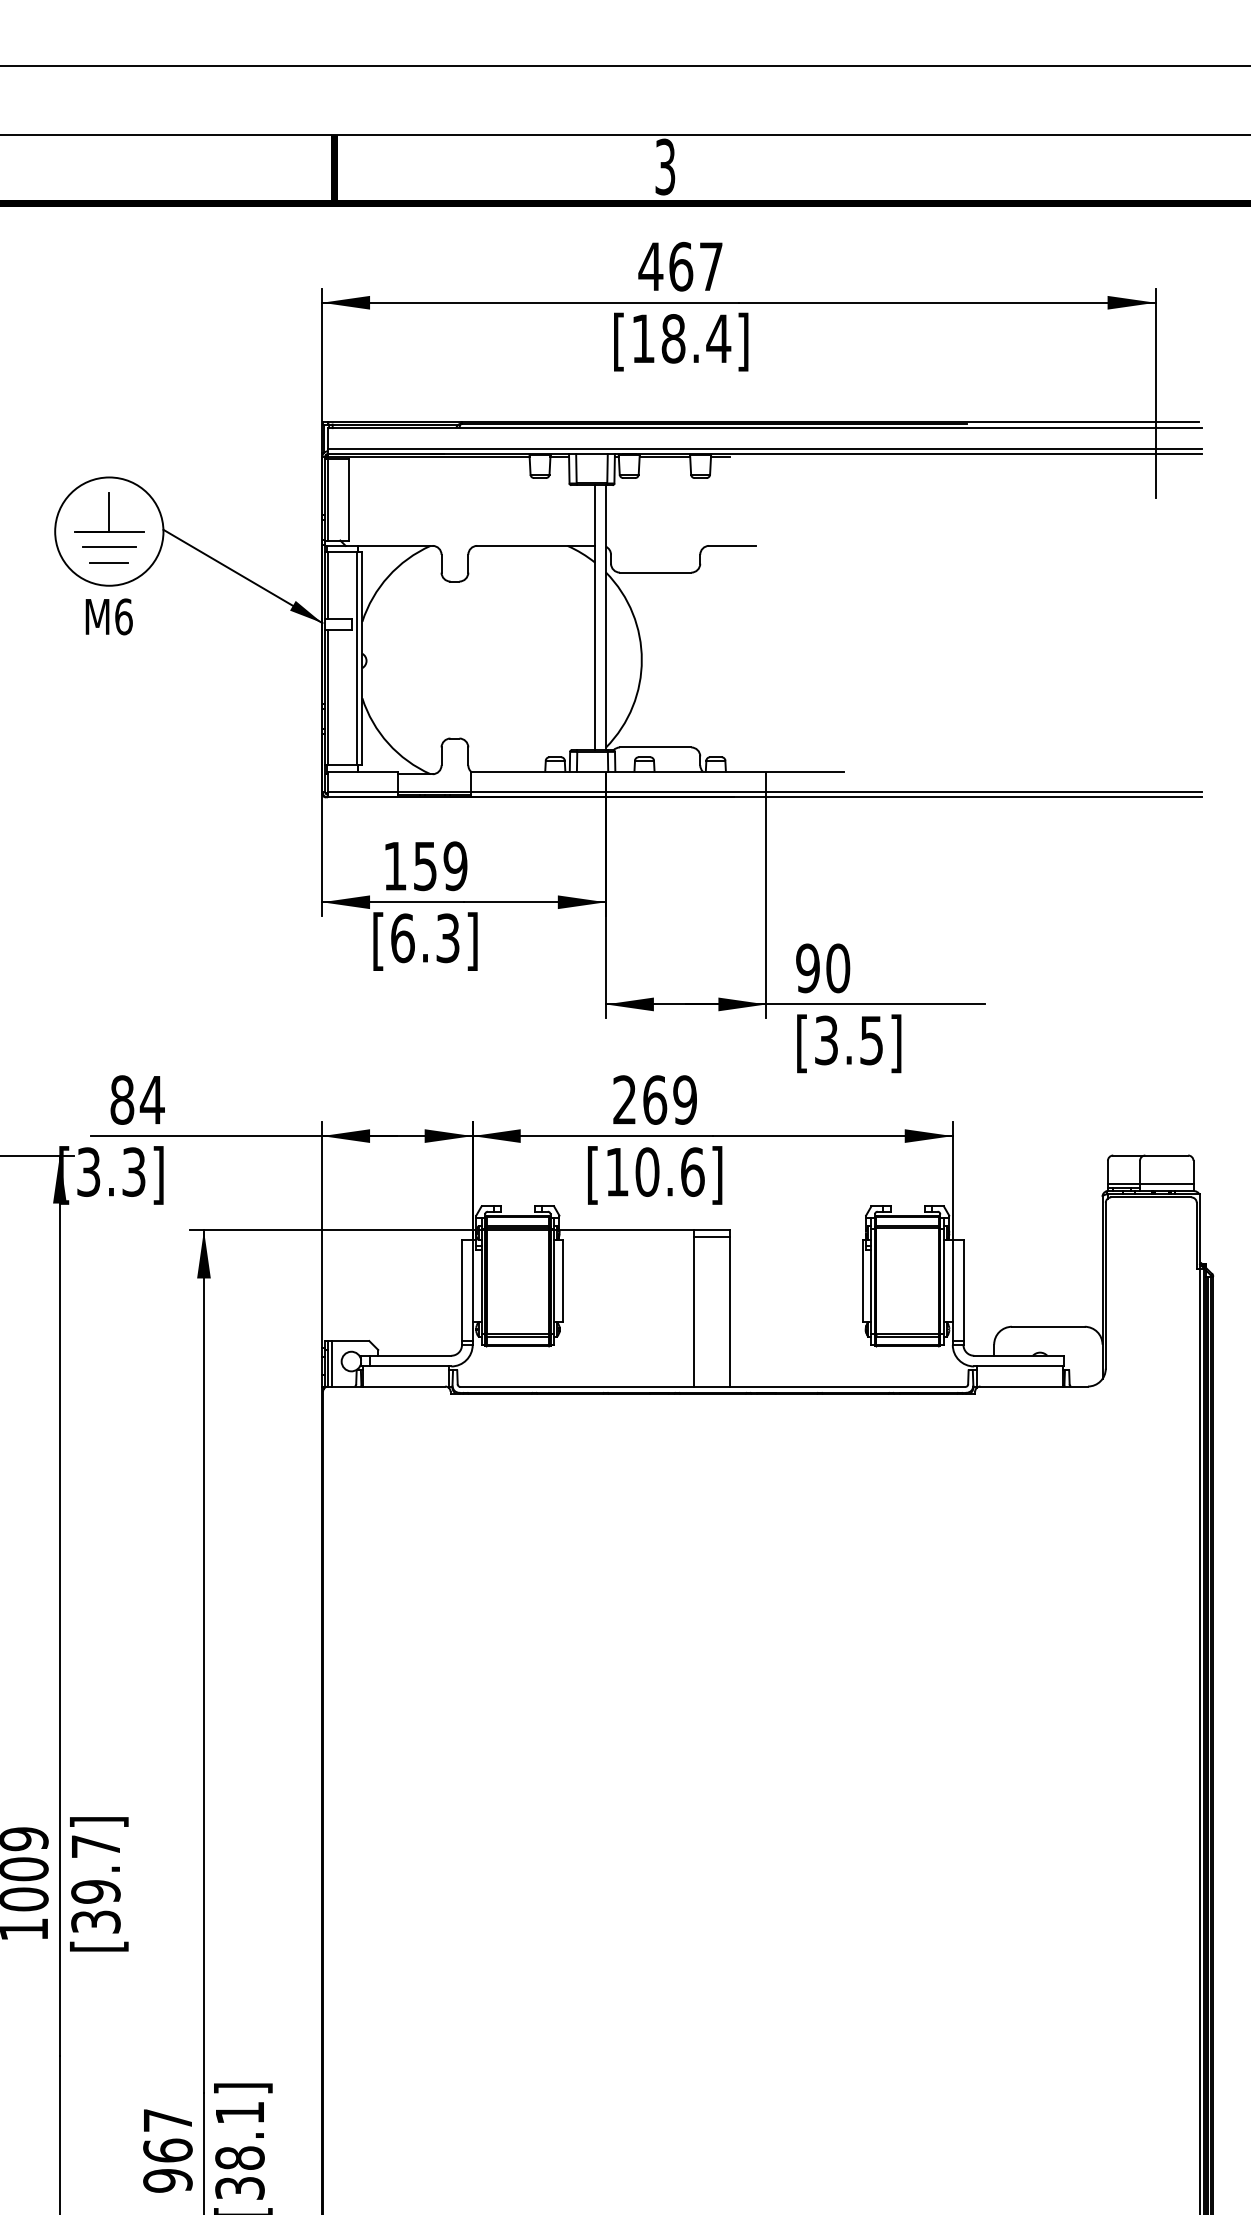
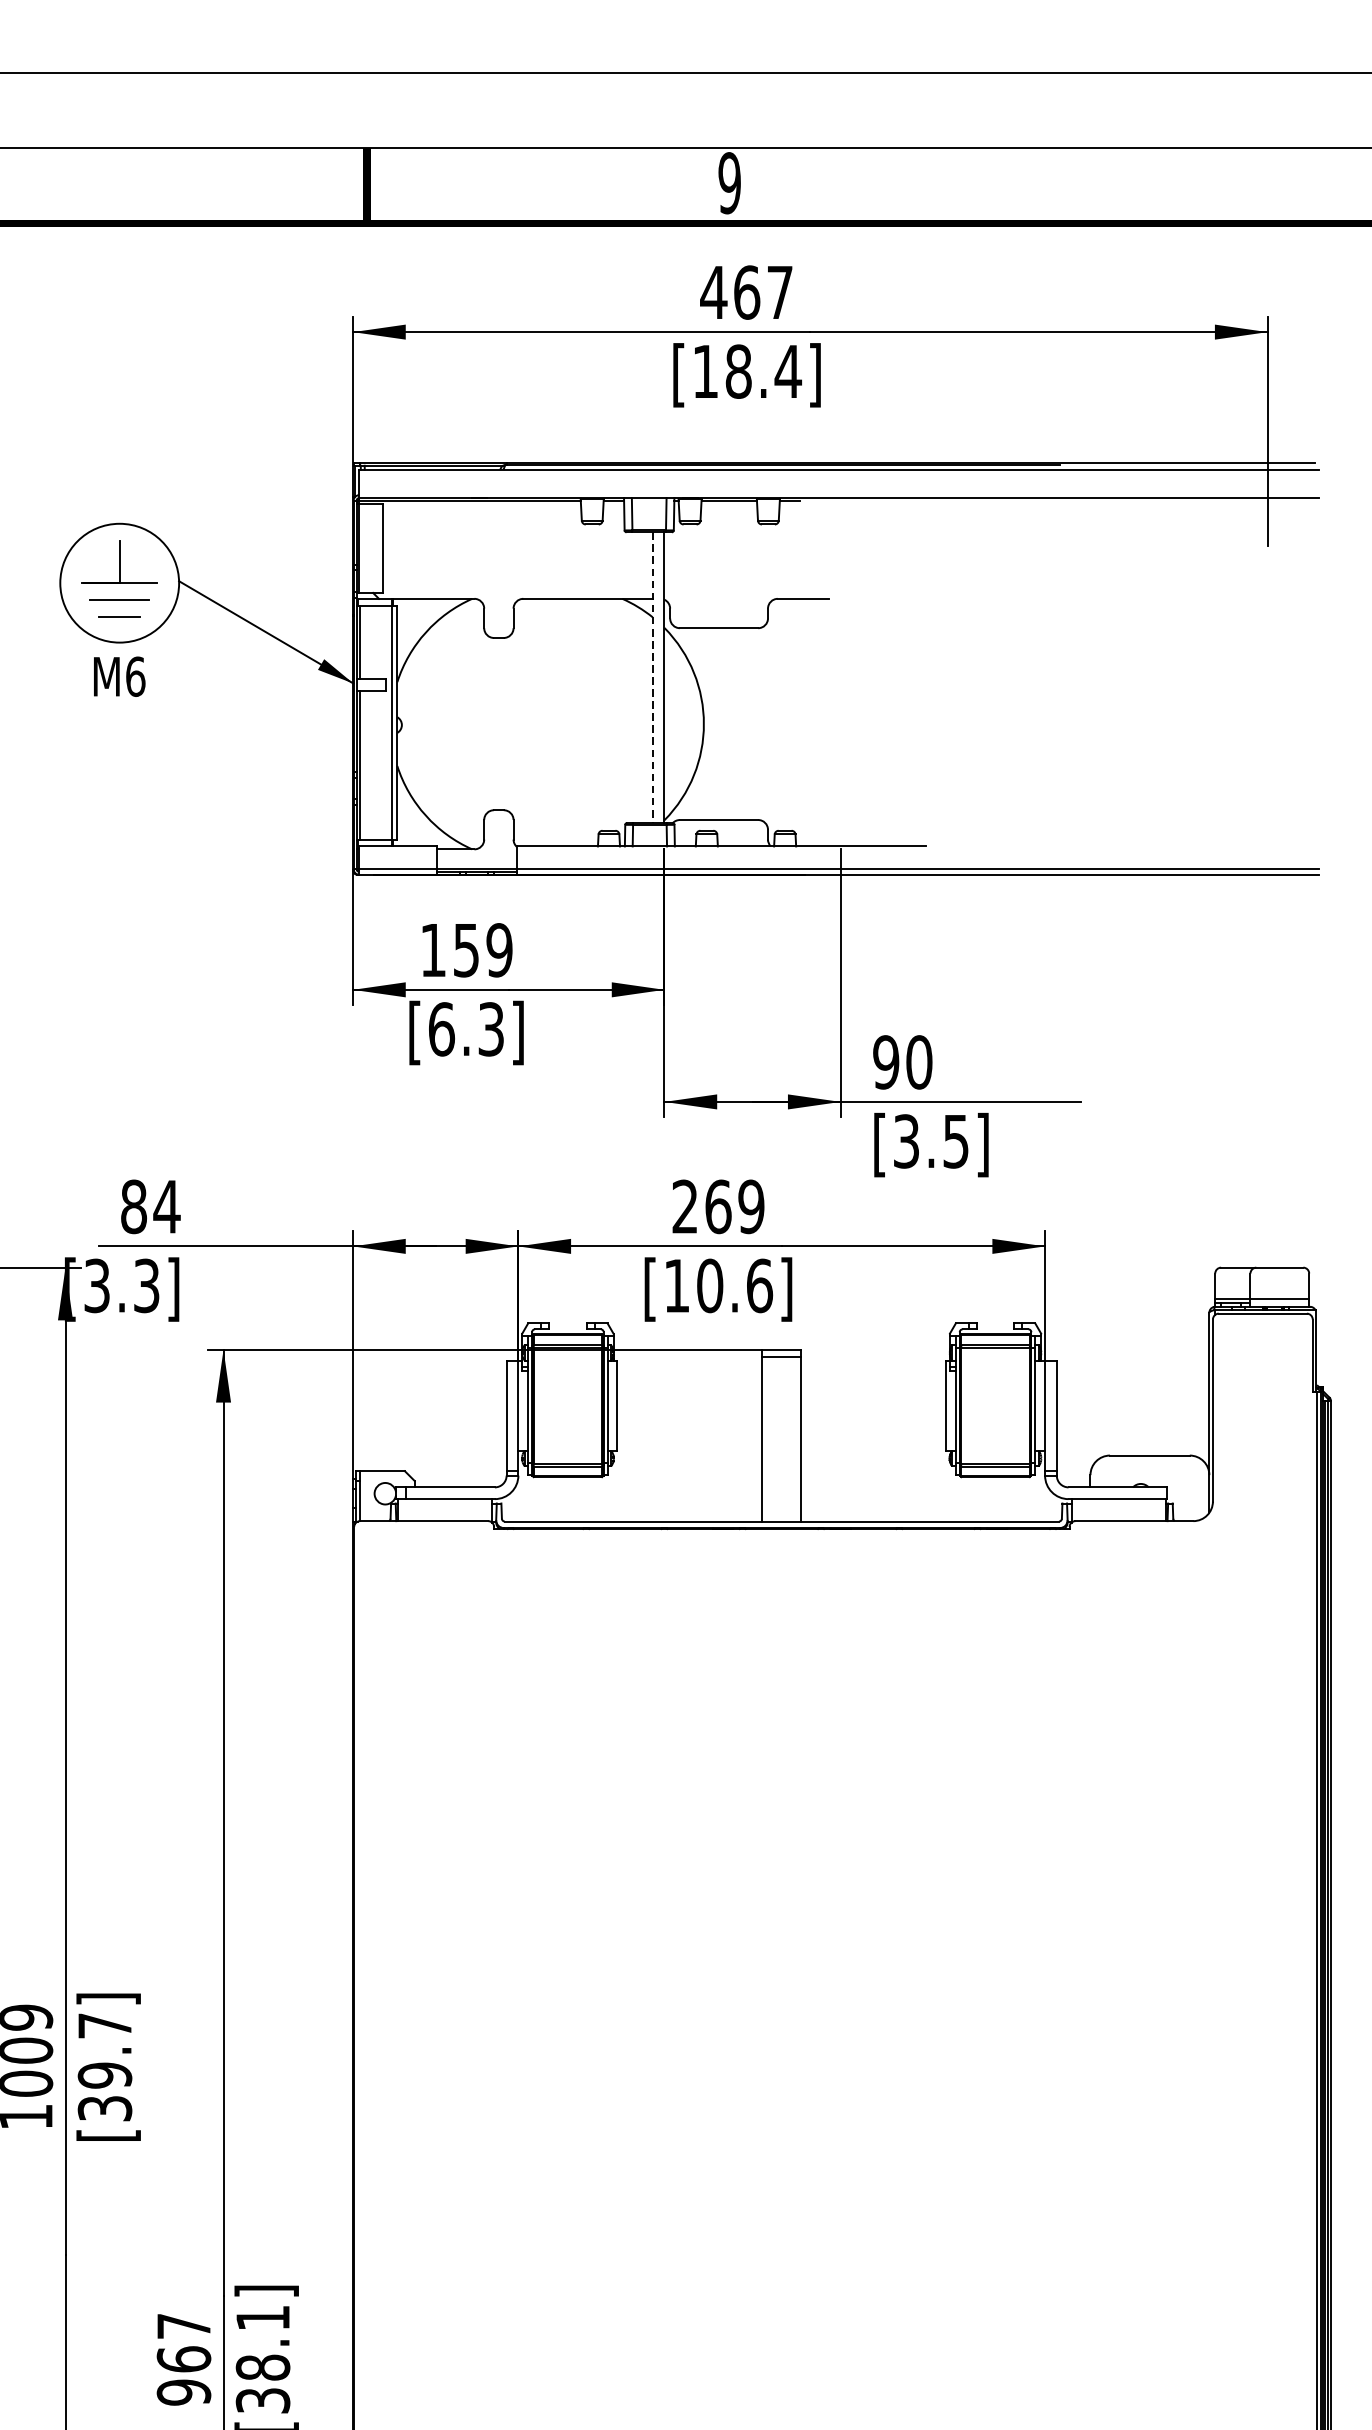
text: (665, 166) -> (729, 182), 3 -> 9
line: (764, 448) -> (838, 492), removed
line: (595, 618) -> (653, 678), solid -> dashed
line: (331, 1363) -> (363, 1495), removed

